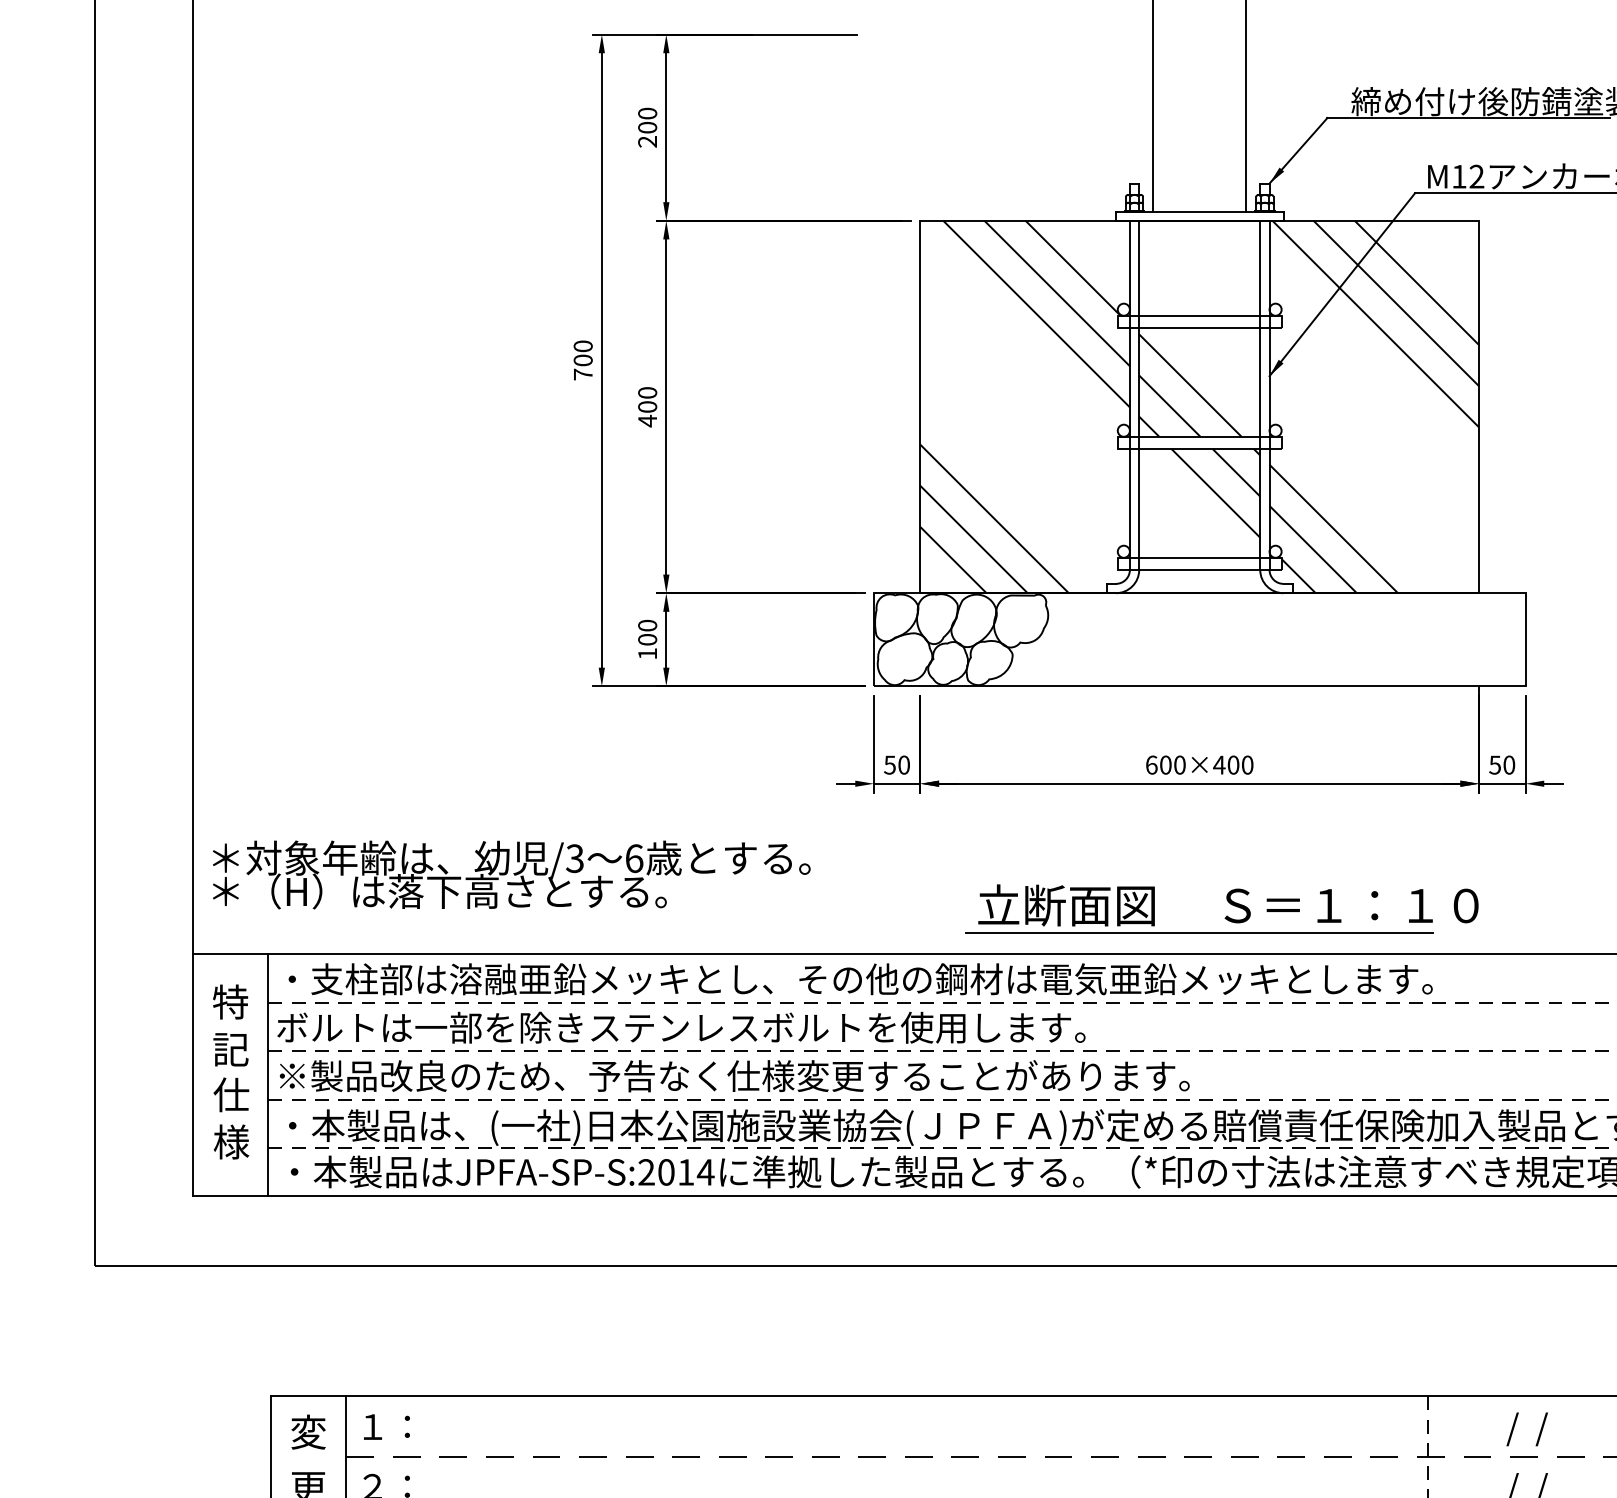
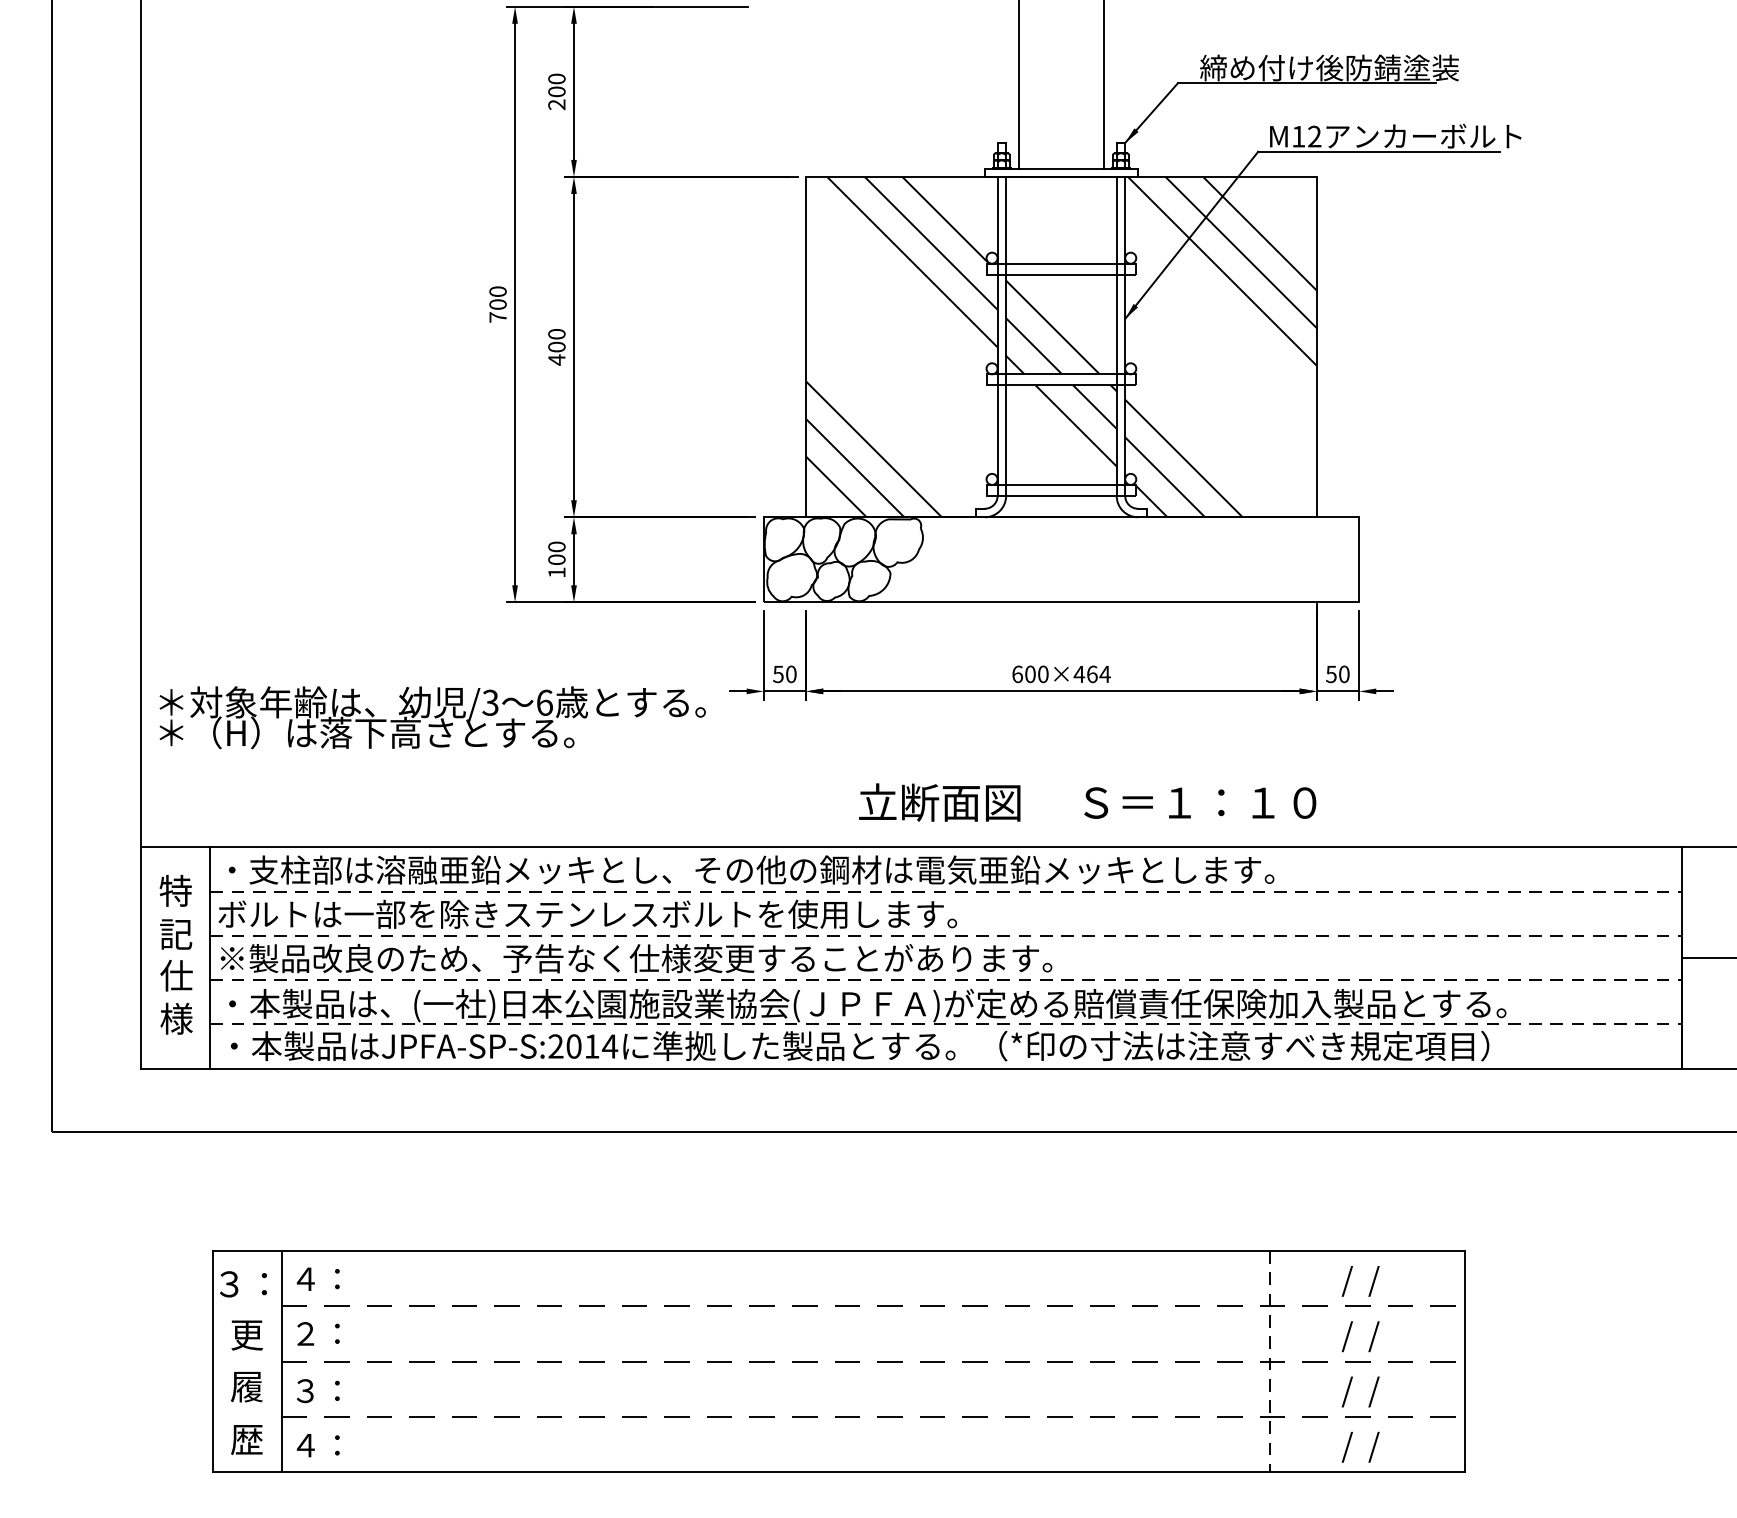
text: (1240, 765) -> (1098, 674), 600×400 -> 600×464
text: (511, 874) -> (432, 717), moved
line: (1198, 933) -> (1060, 828), removed
text: (372, 1426) -> (305, 1278), １： -> ４：
text: (304, 1431) -> (243, 1283), 変 -> ３：

